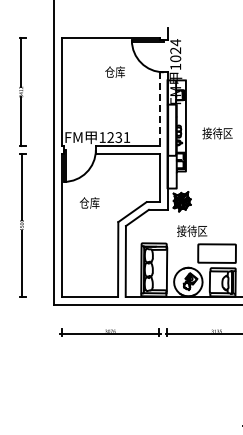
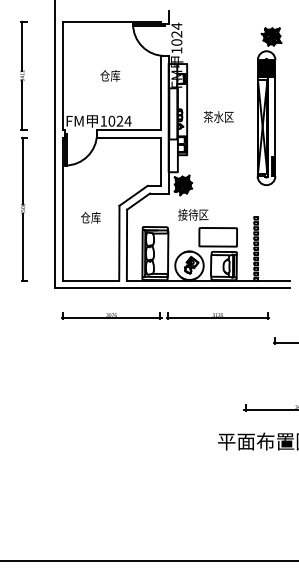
text: (115, 71) -> (110, 75), moved
line: (160, 108) -> (161, 92), dashed -> solid
text: (212, 132) -> (213, 116), 接待区 -> 茶水区
text: (118, 136) -> (119, 120), 1231 -> 1024
text: (89, 202) -> (90, 217), moved

